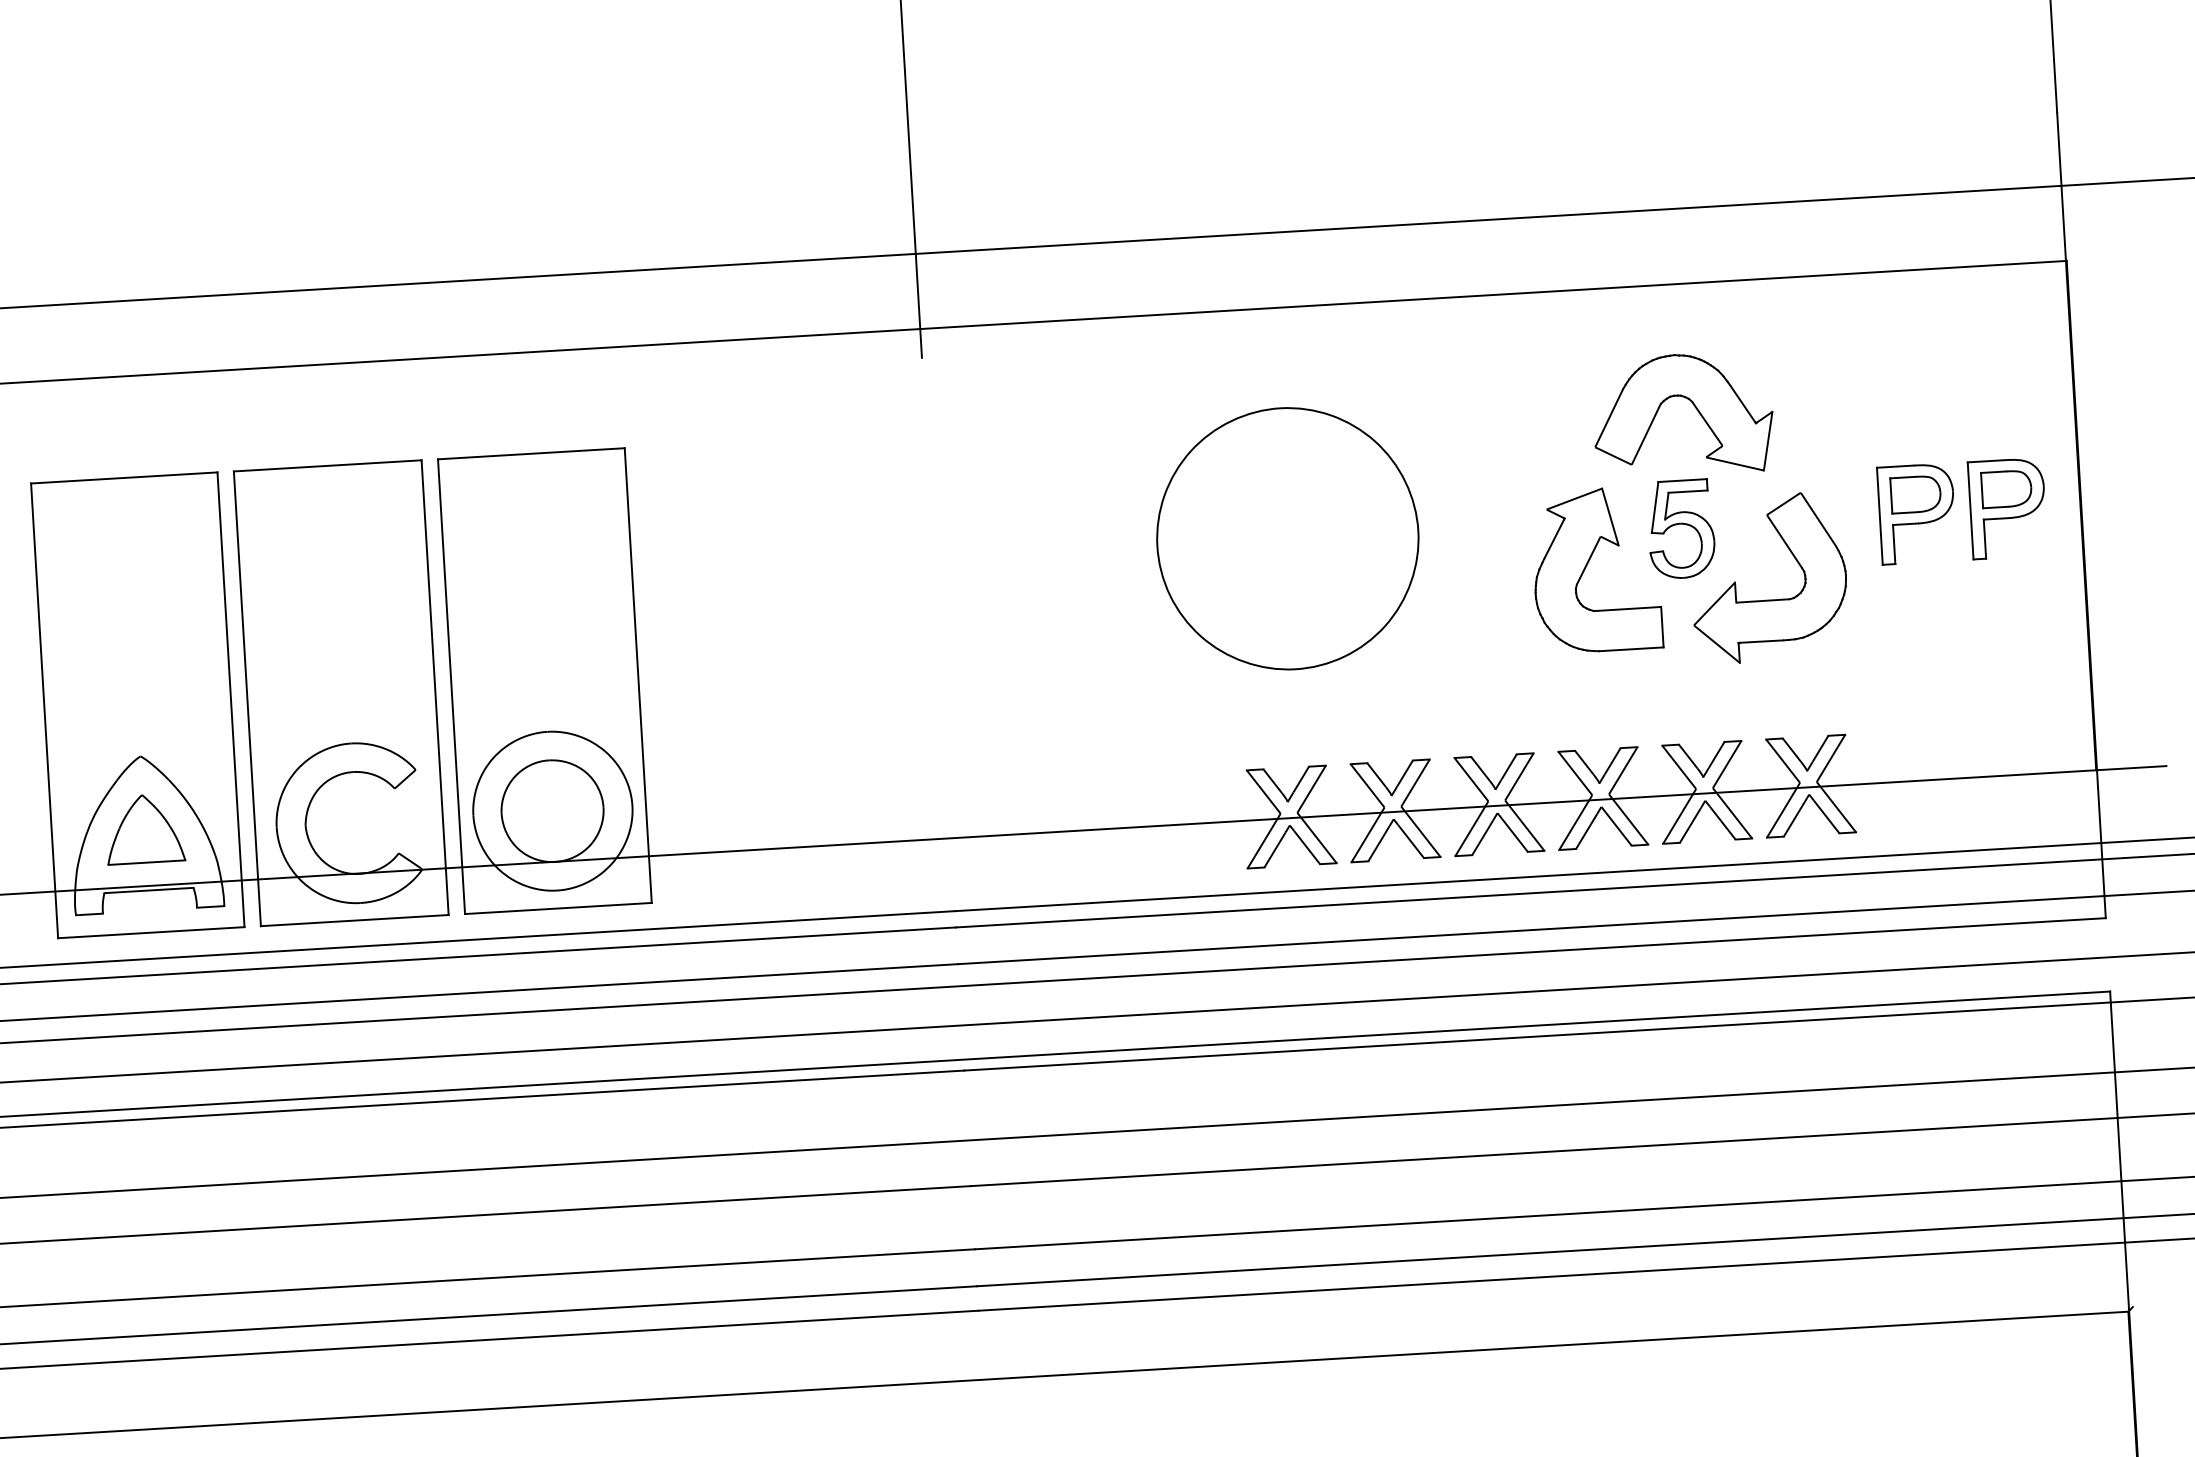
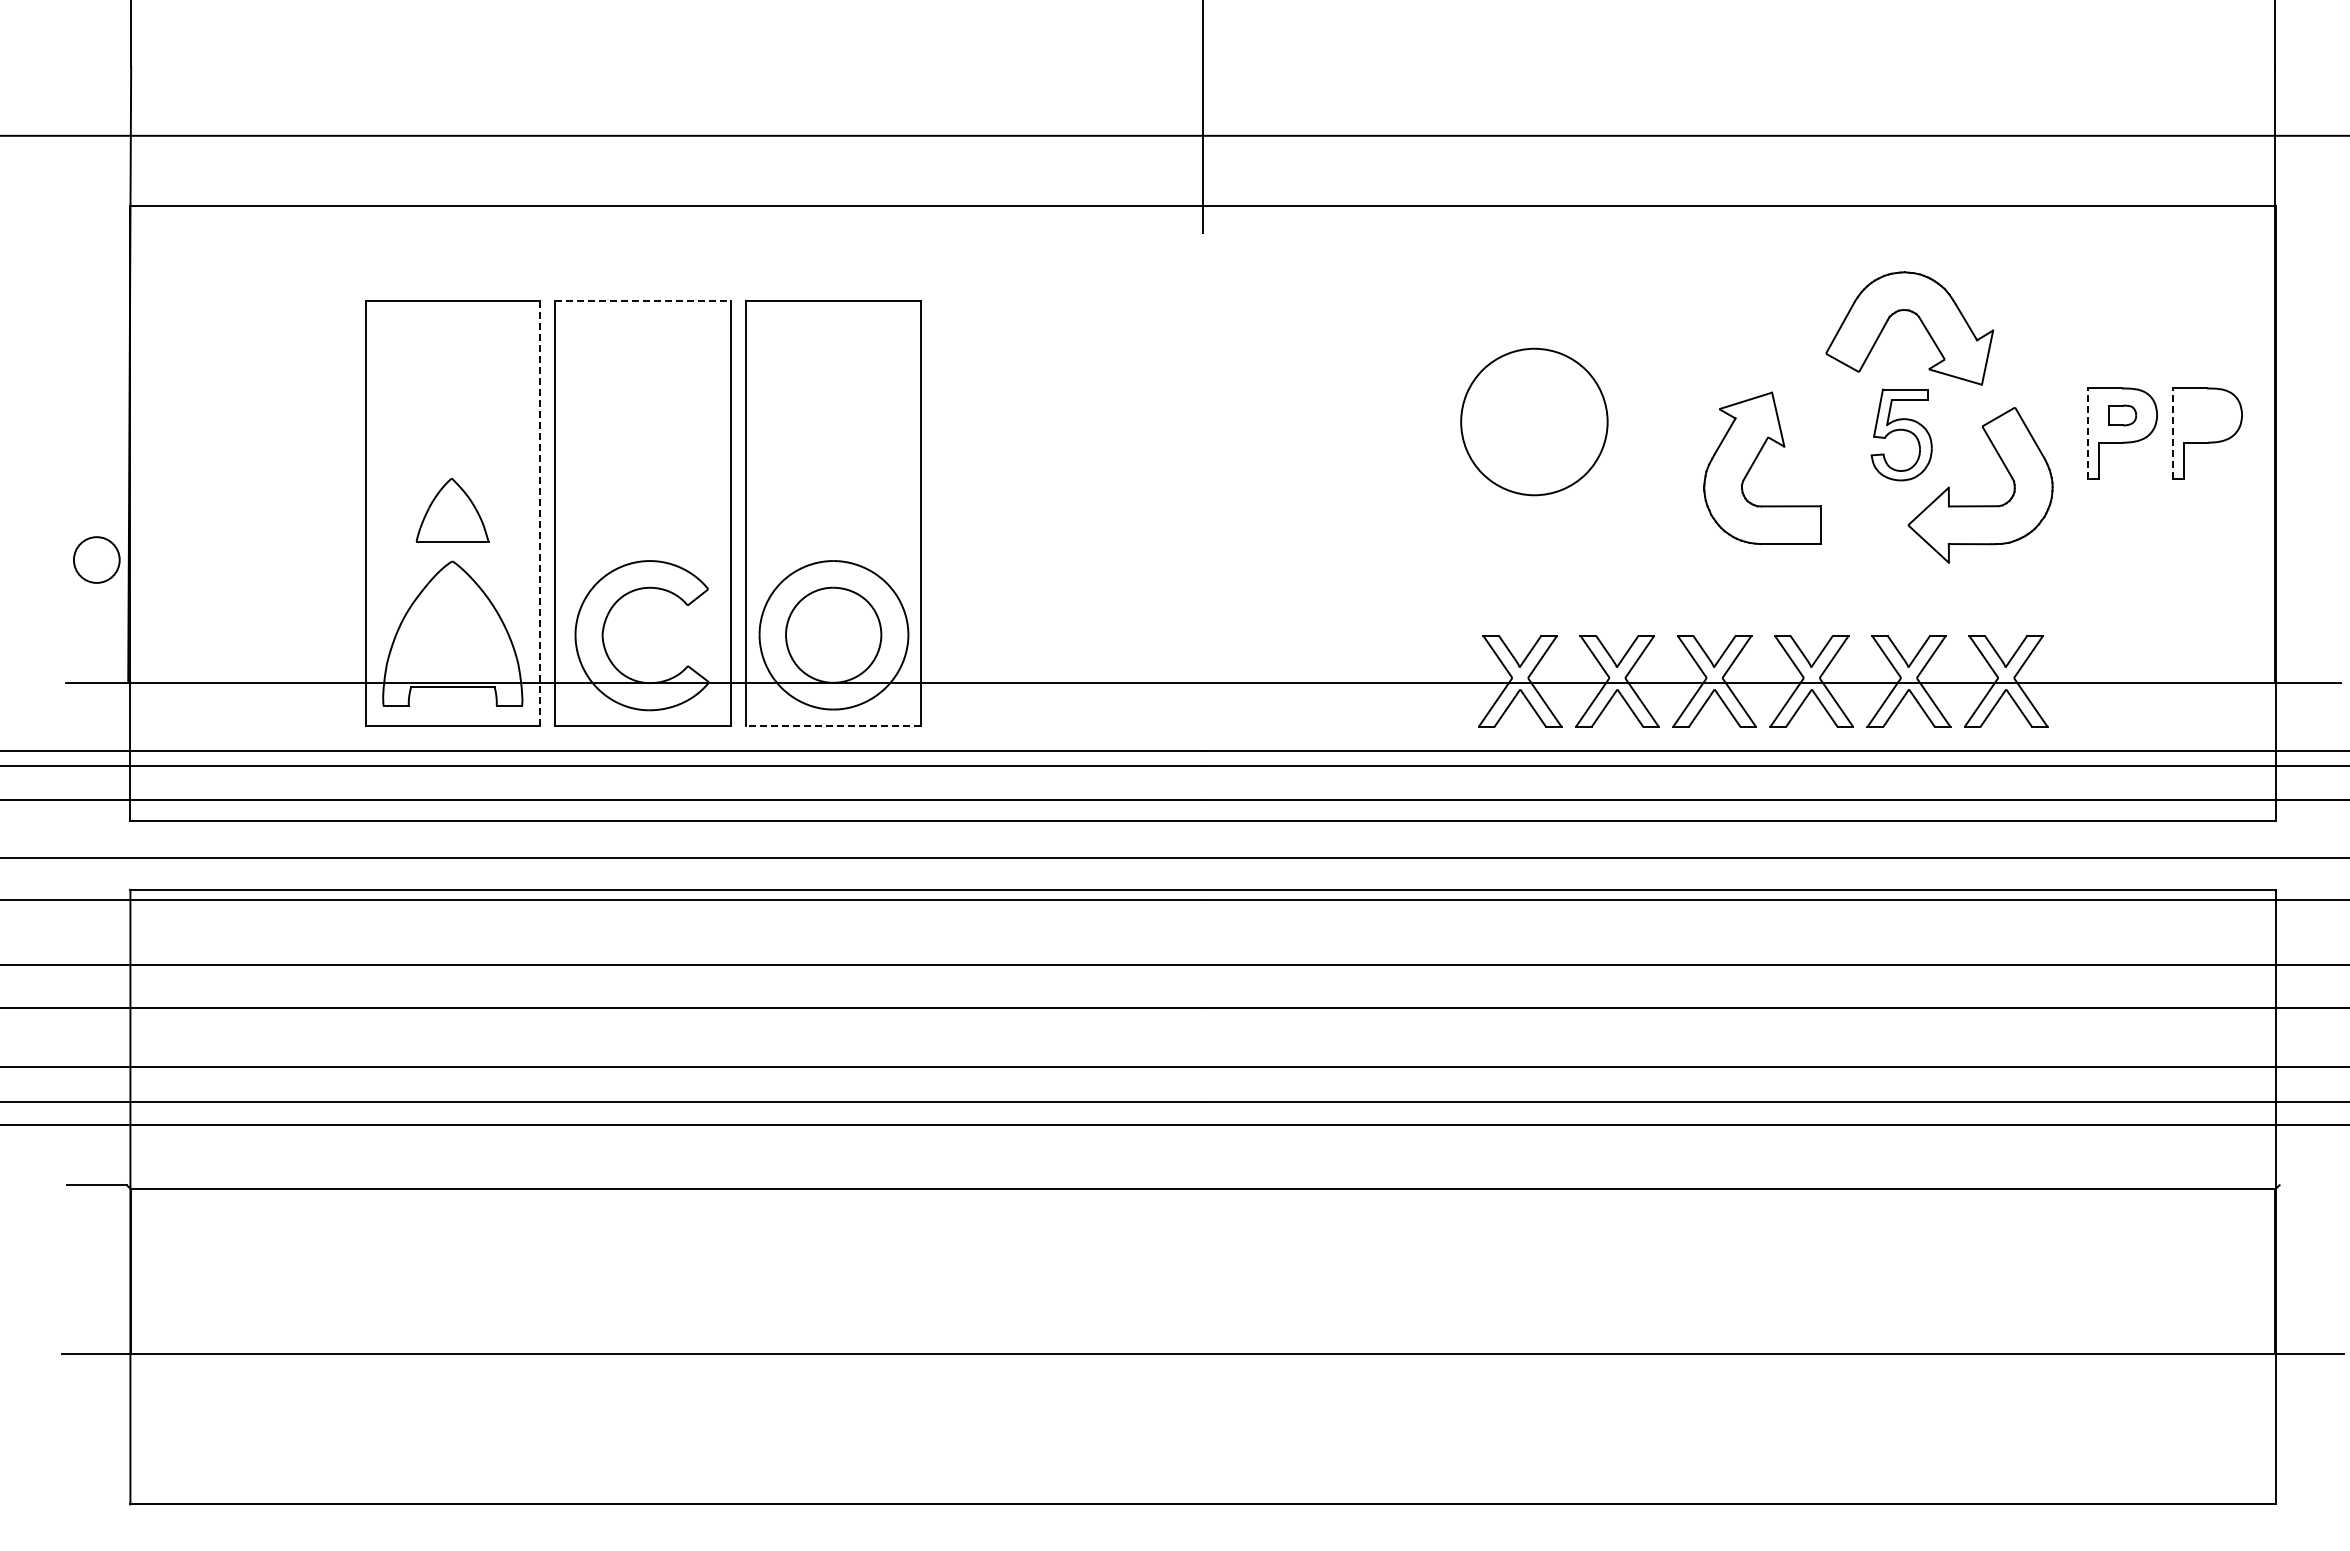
line: (328, 465) -> (643, 300), solid -> dashed
part: (2006, 489) -> (2207, 415), removed
part: (1916, 494) -> (2122, 415), size x0.6
line: (1970, 510) -> (2172, 433), solid -> dashed
line: (1879, 515) -> (2087, 433), solid -> dashed
part: (1288, 538) -> (1534, 421), size x0.6
part: (1587, 565) -> (1754, 463), moved
line: (230, 699) -> (539, 513), solid -> dashed
part: (144, 829) -> (452, 510), moved
line: (558, 908) -> (833, 726), solid -> dashed

